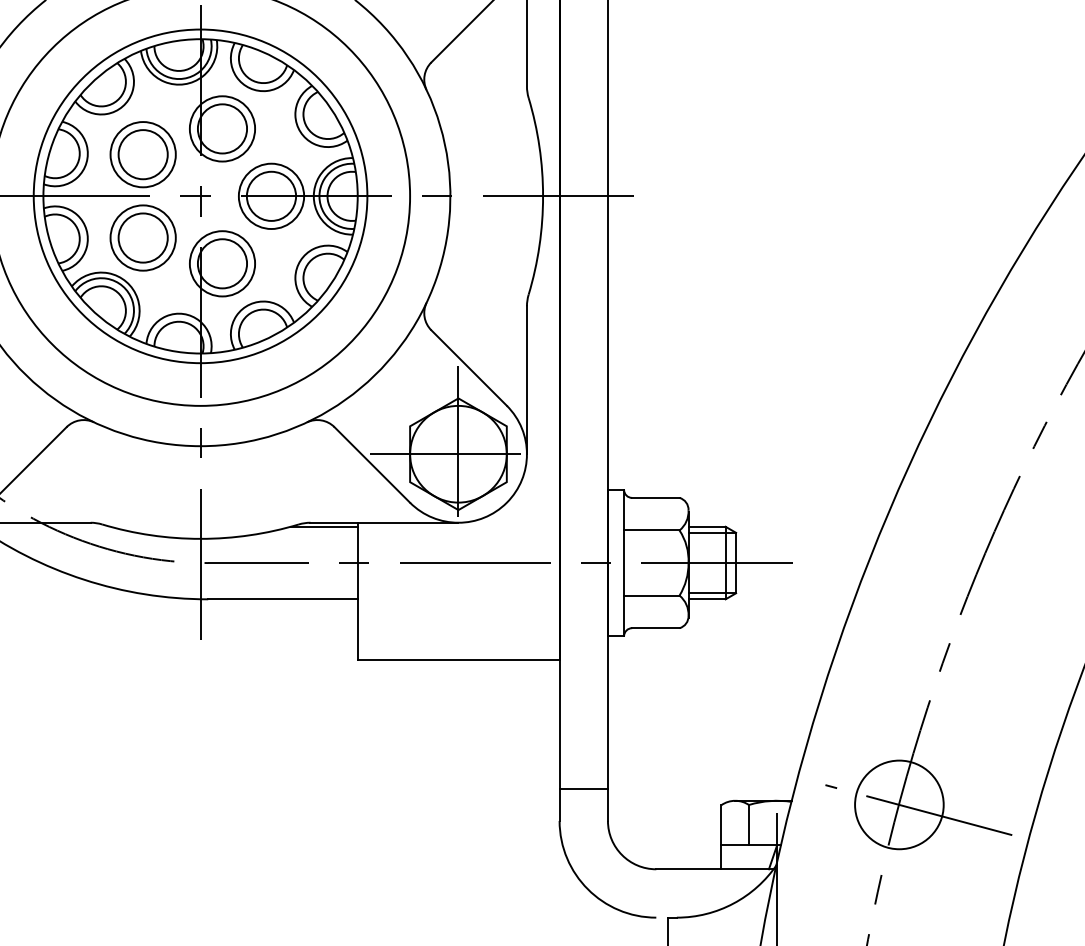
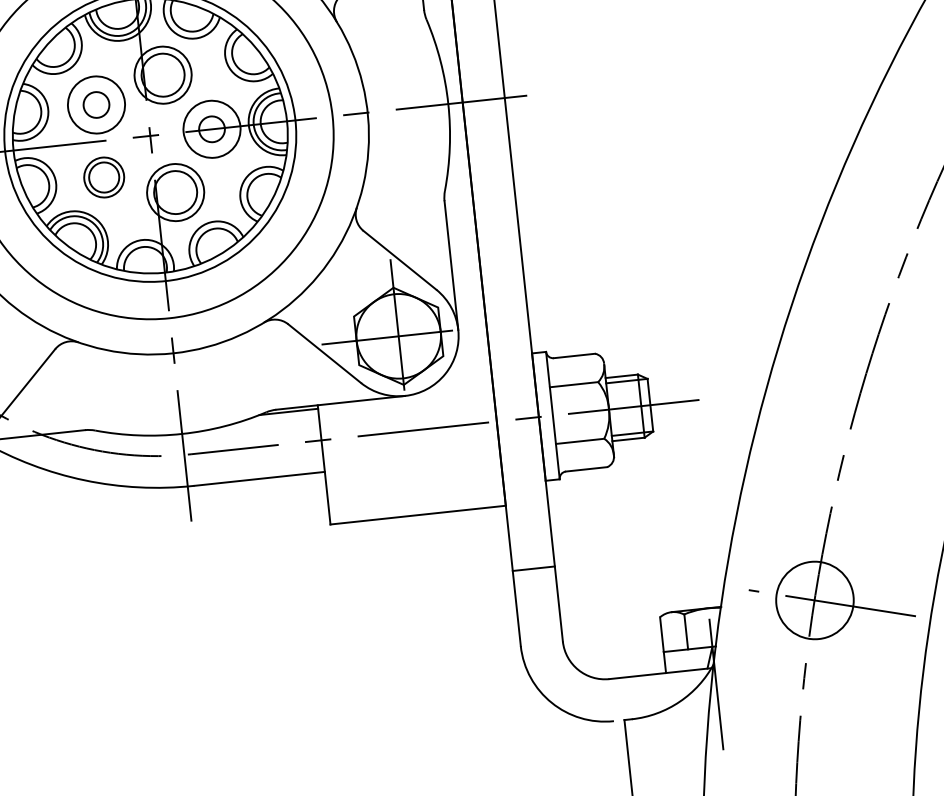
circle: (142, 154) -> (95, 104), size x0.6
circle: (271, 195) -> (211, 128), size x0.6
part: (142, 237) -> (103, 177), size x0.7
line: (583, 788) -> (533, 568), moved

